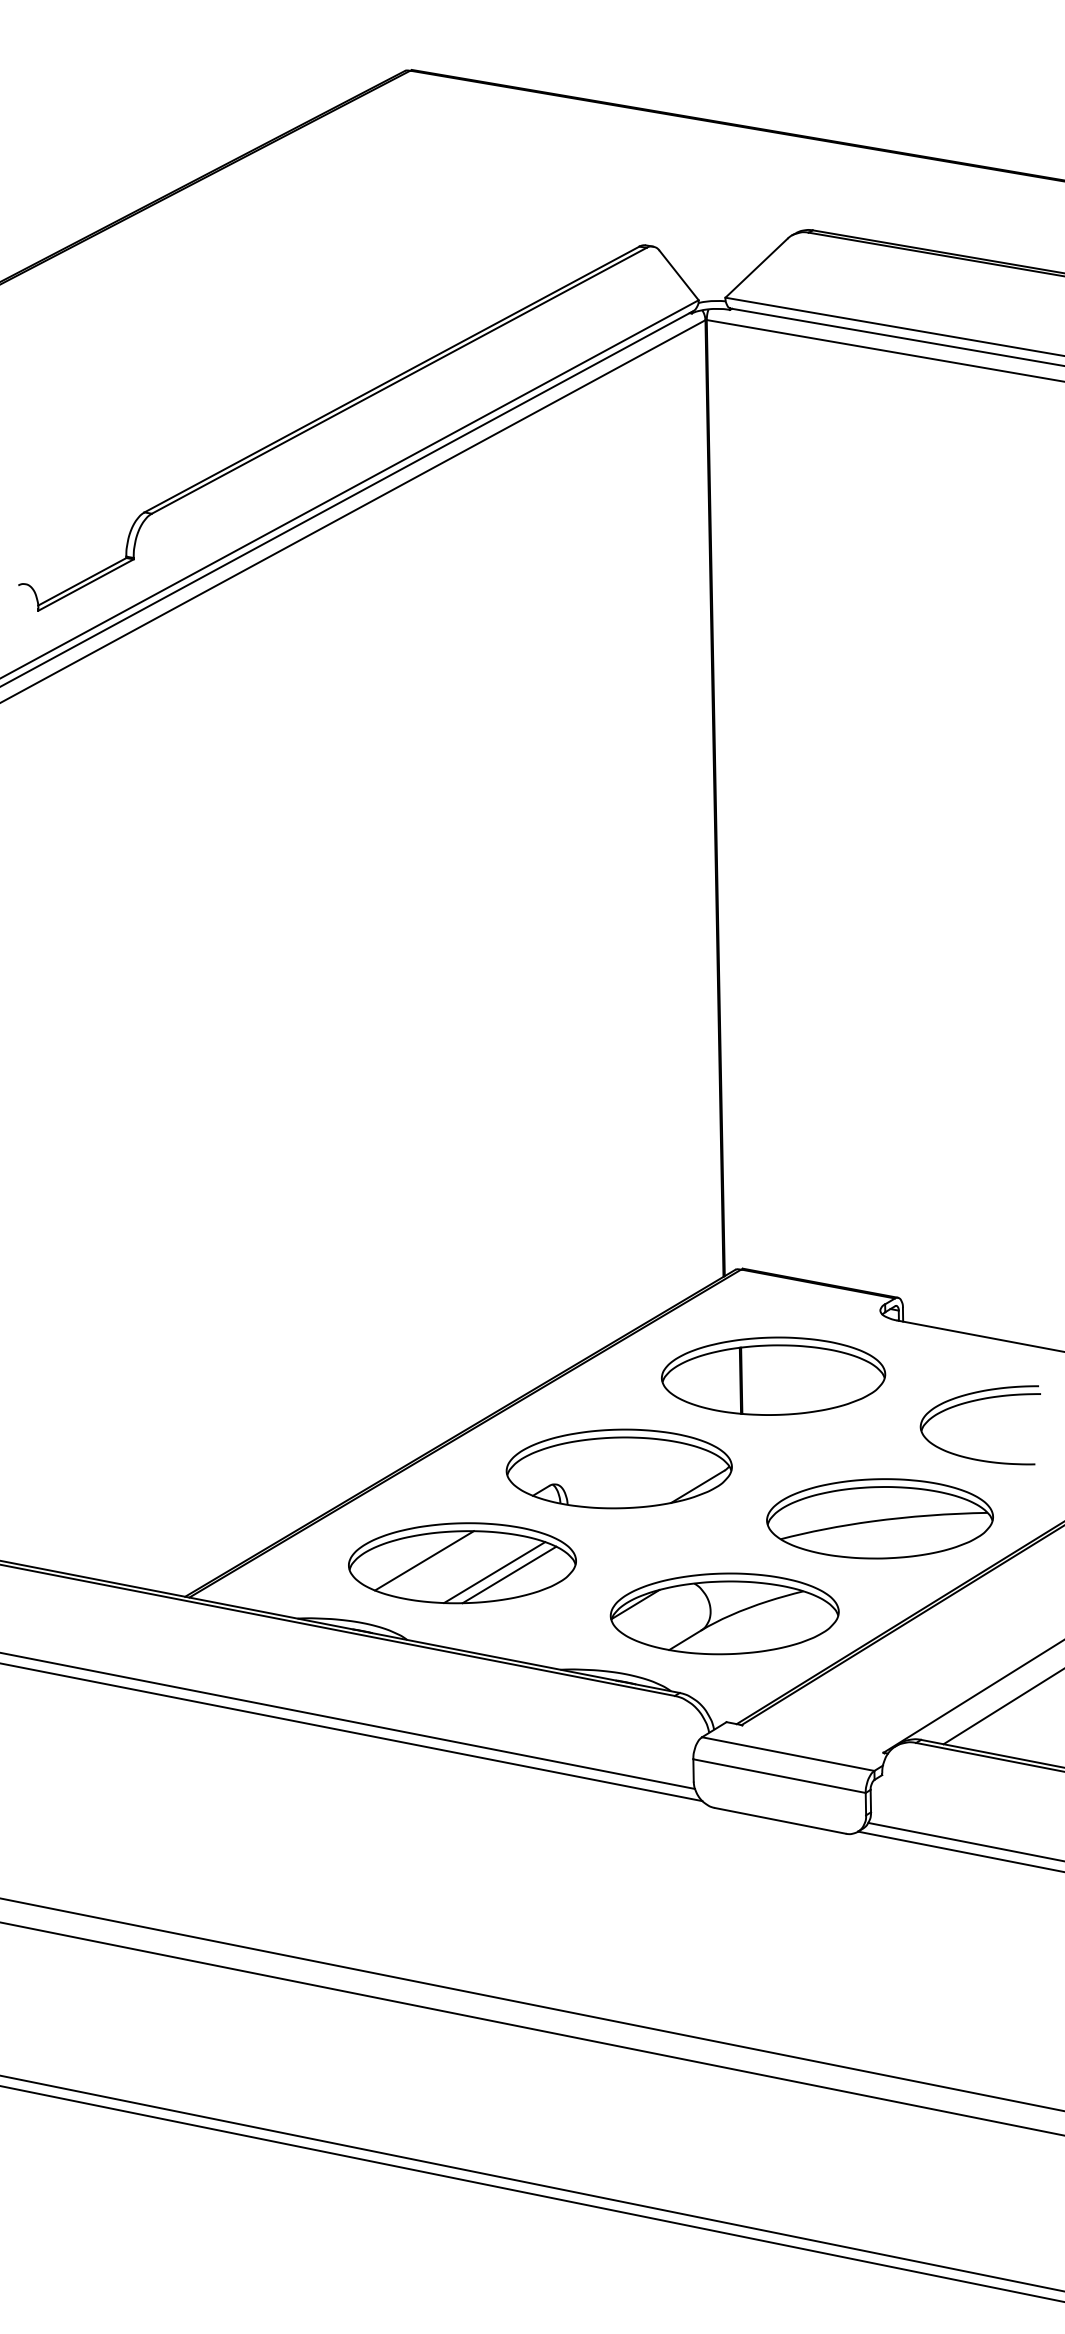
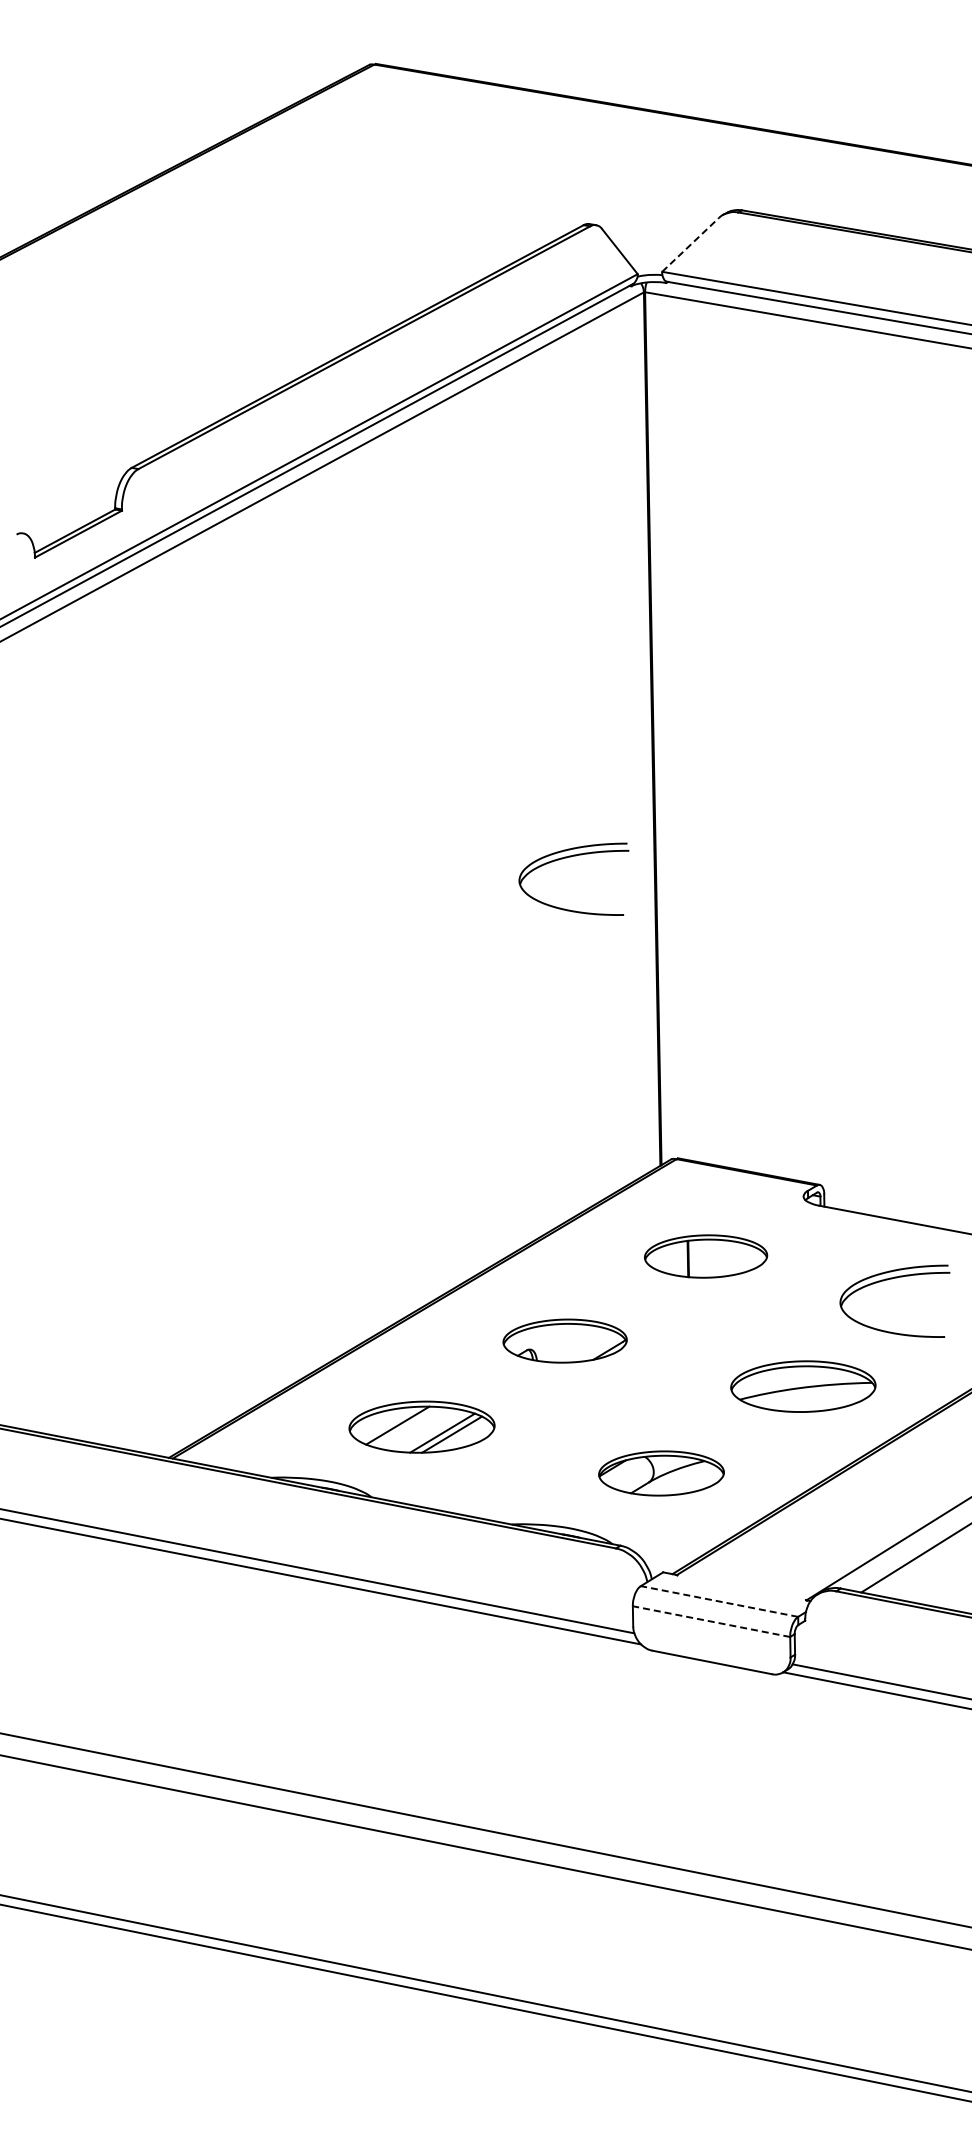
line: (756, 267) -> (690, 244), solid -> dashed
part: (626, 939) -> (571, 857), added
part: (772, 1376) -> (705, 1256), size x0.6
part: (618, 1468) -> (564, 1340), size x0.6
part: (880, 1518) -> (803, 1386), size x0.7
part: (461, 1562) -> (421, 1426), size x0.7
part: (724, 1613) -> (661, 1473), size x0.6
line: (788, 1754) -> (719, 1601), solid -> dashed
line: (779, 1775) -> (711, 1621), solid -> dashed

